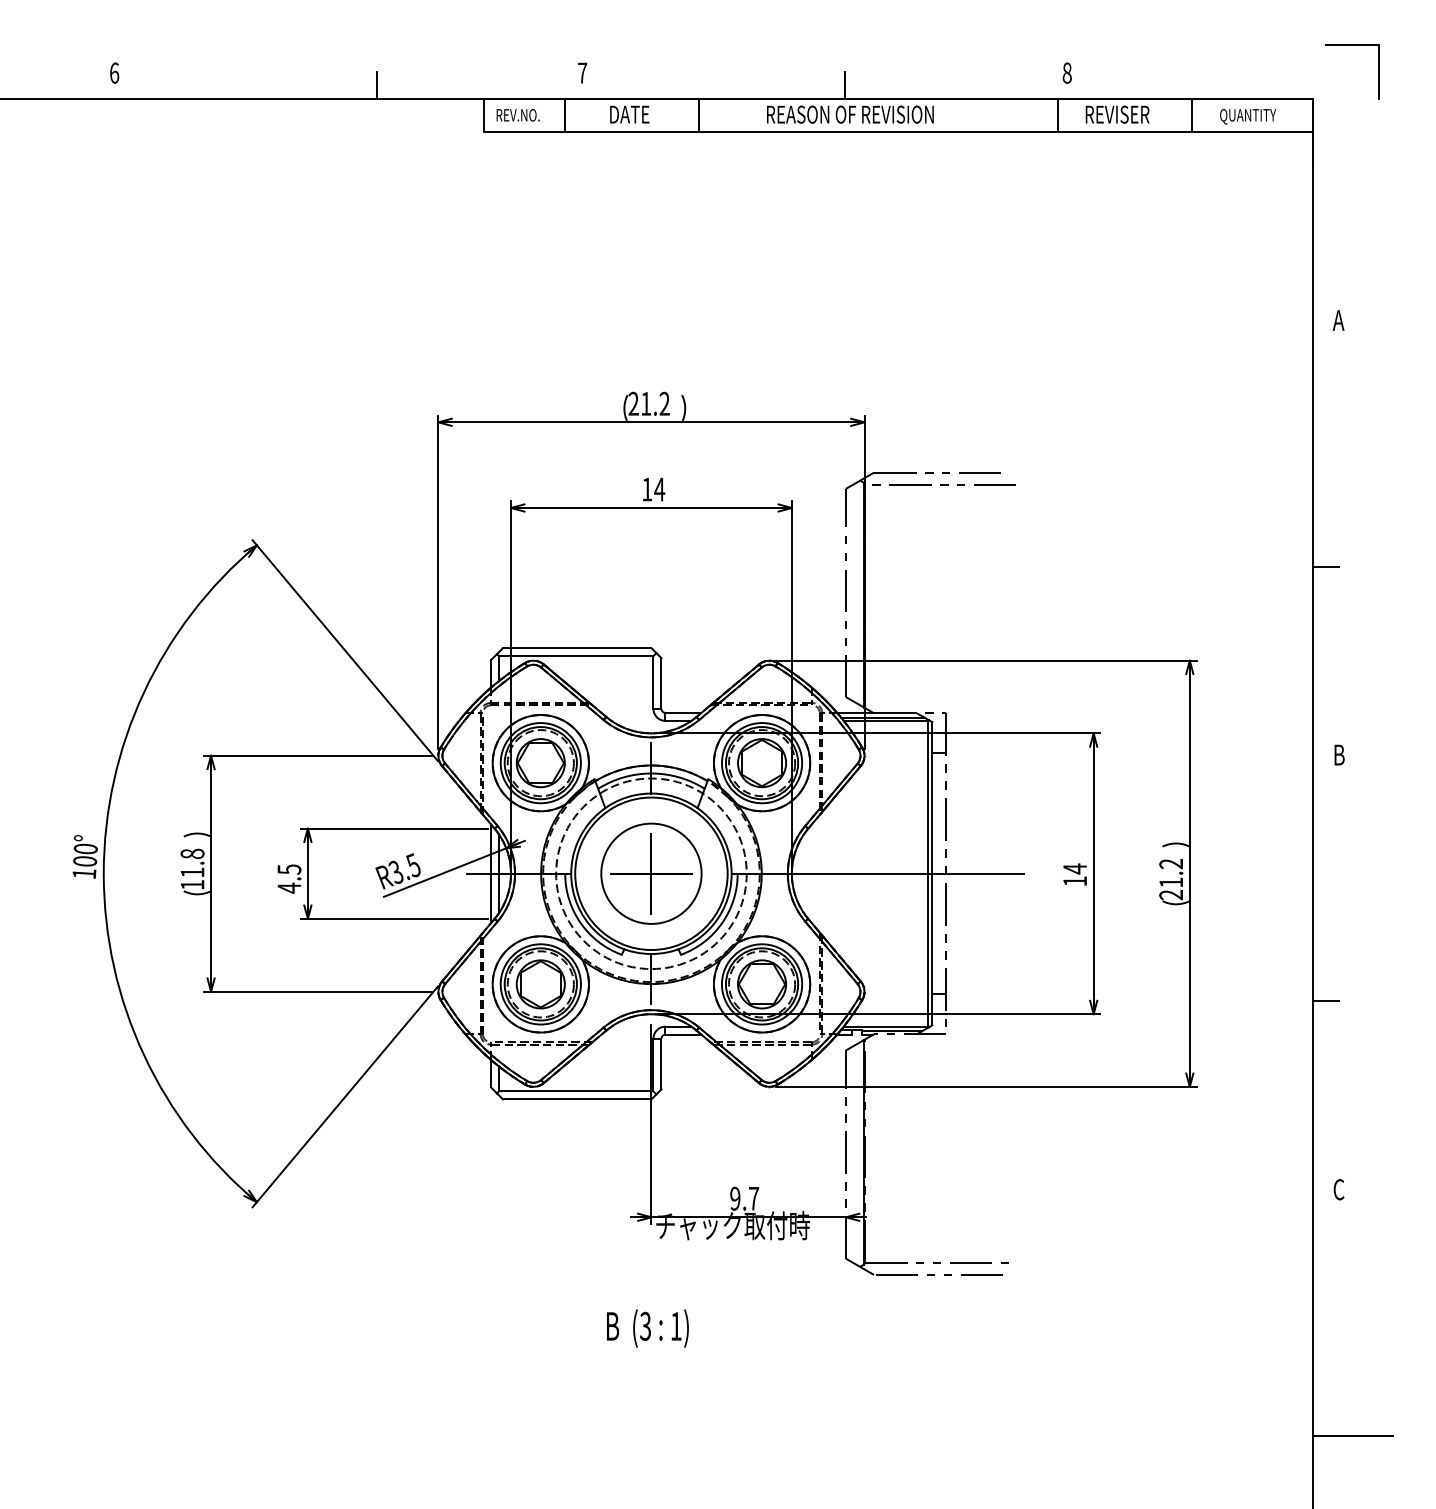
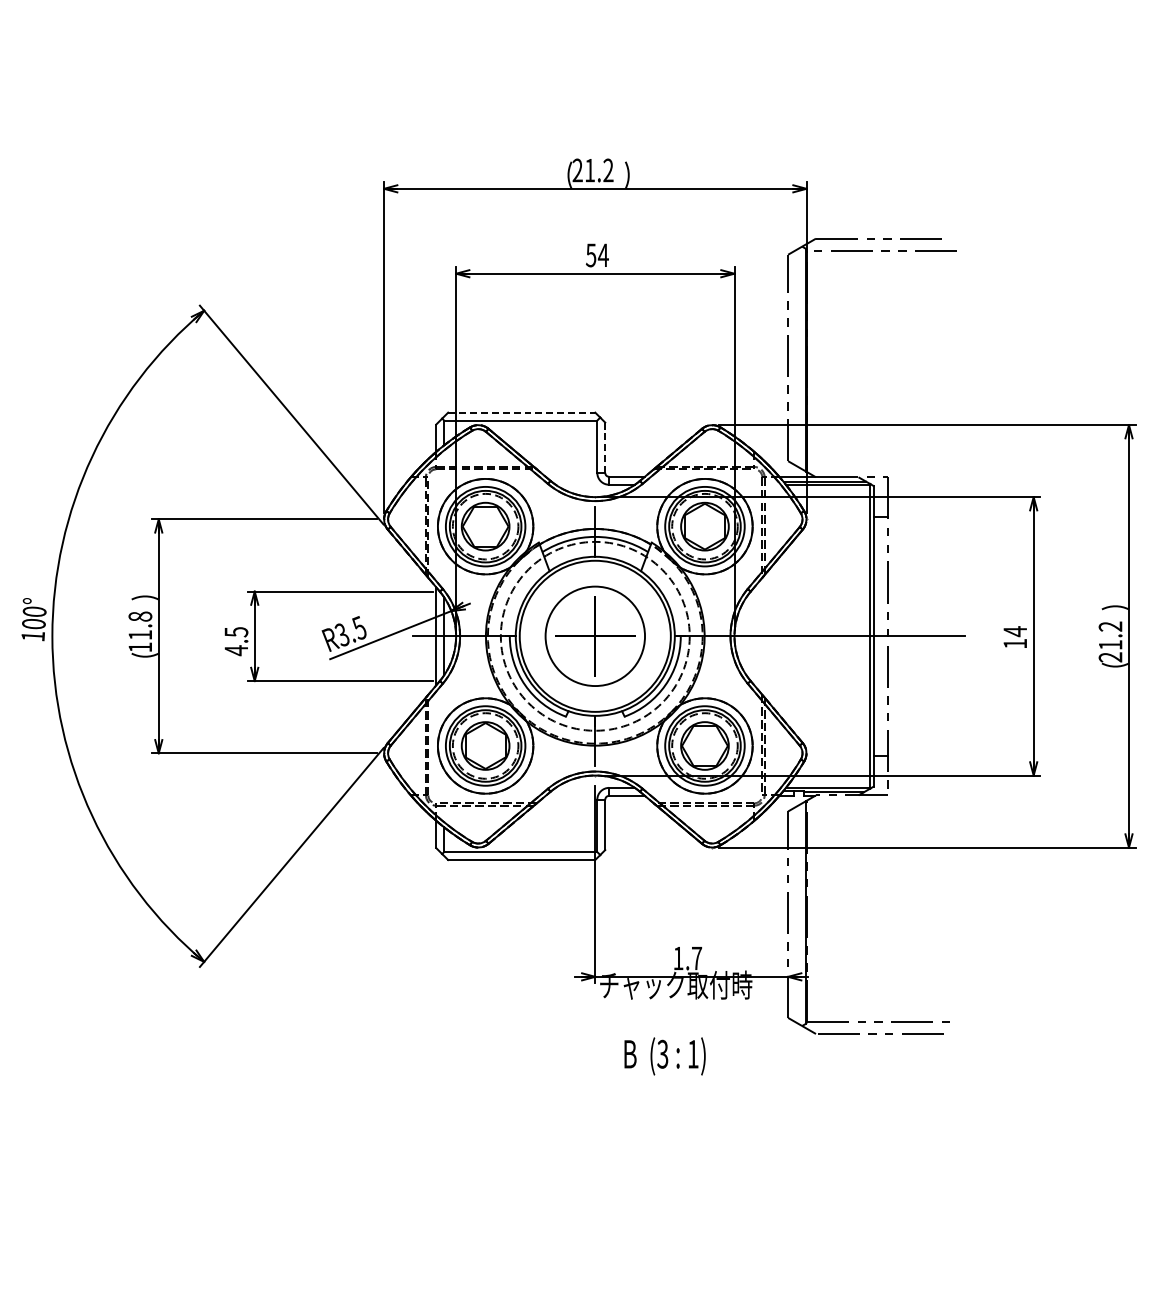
text: (647, 489) -> (591, 255), 14 -> 54
line: (577, 648) -> (522, 413), solid -> dashed
line: (661, 684) -> (605, 448), solid -> dashed
text: (735, 1198) -> (678, 958), 9.7 -> 1.7
text: (647, 1328) -> (664, 1056), moved

